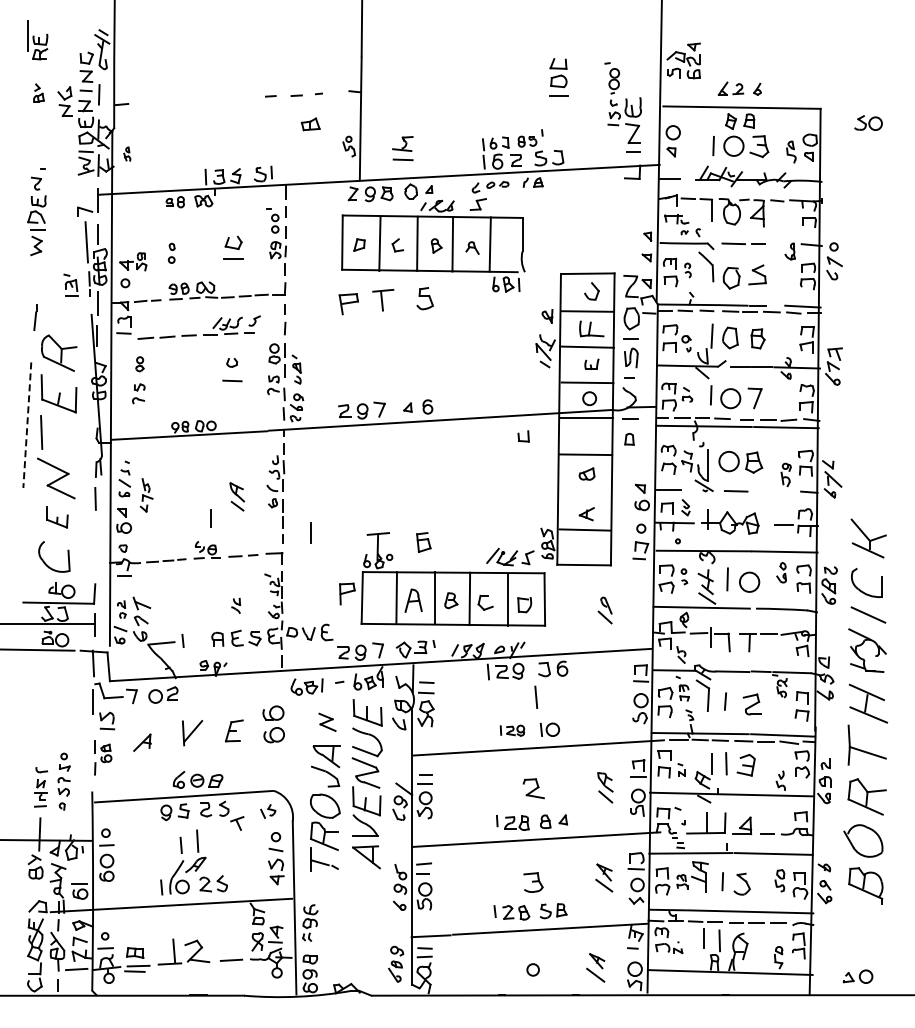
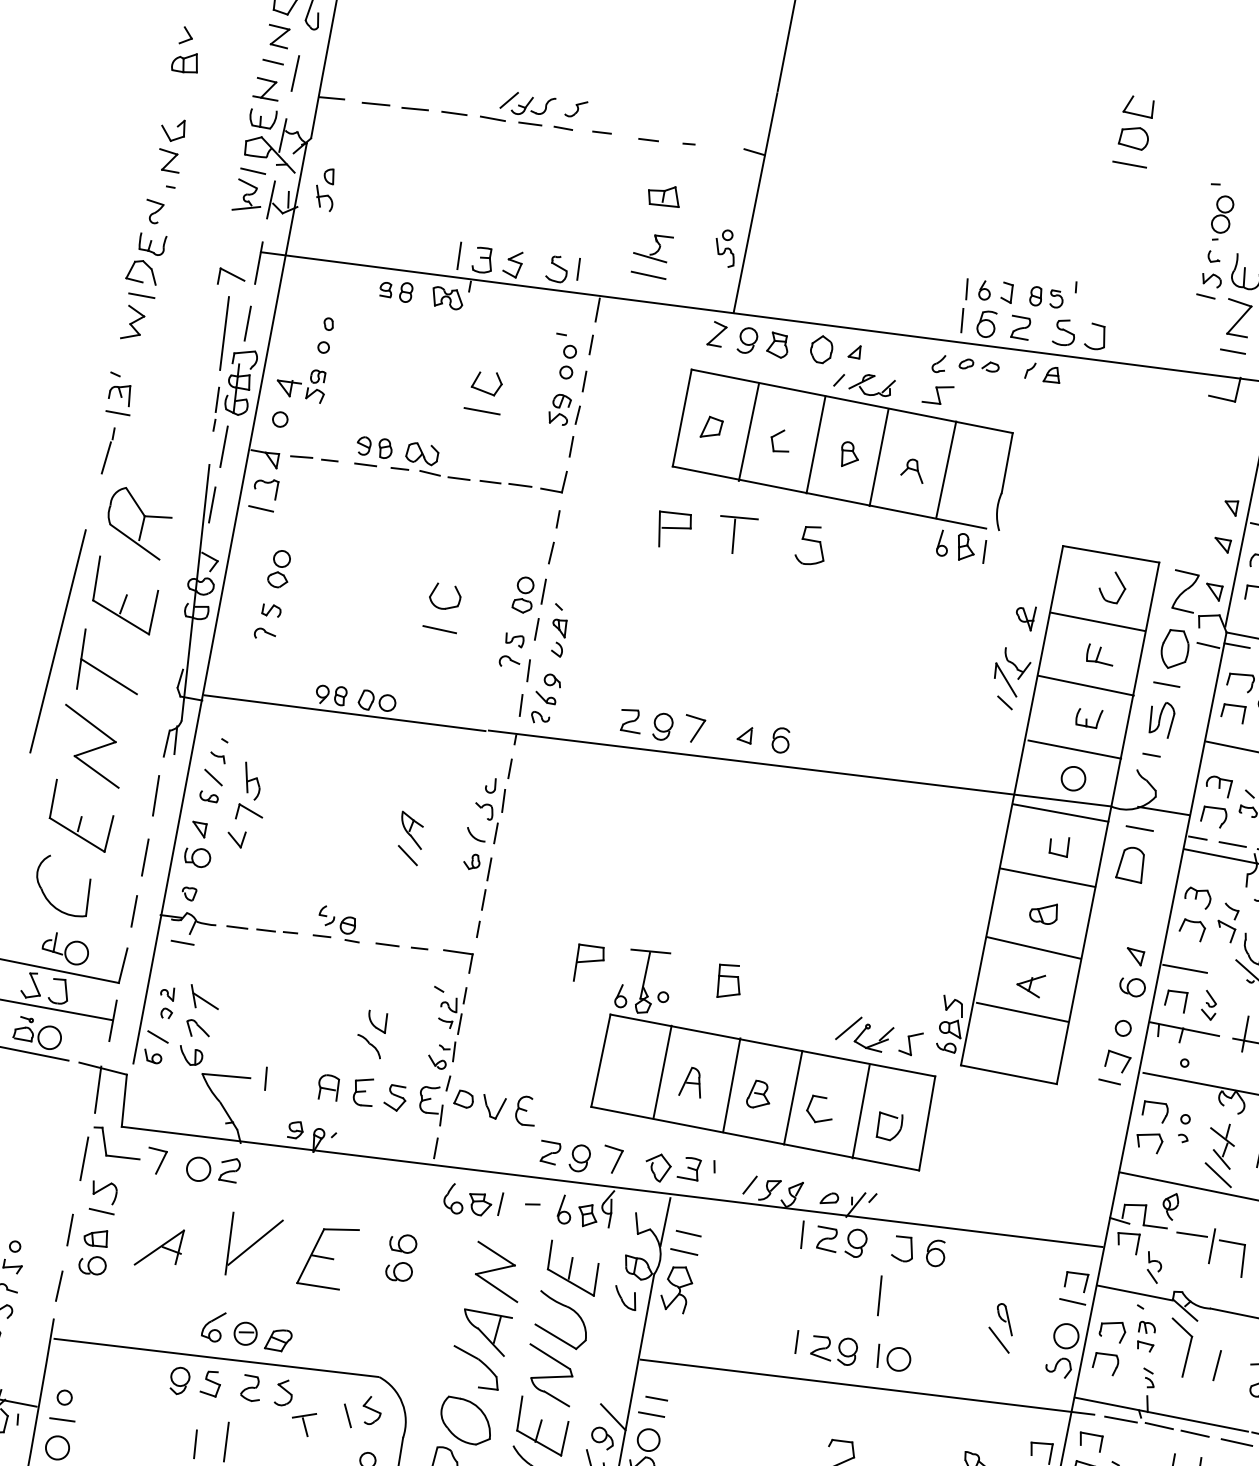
part: (558, 77) -> (1134, 130), moved
part: (38, 92) -> (187, 49), size x1.43
part: (64, 101) -> (169, 144), moved
part: (402, 148) -> (651, 254), moved
part: (127, 154) -> (326, 189), size x1.67
part: (171, 252) -> (325, 333), moved
part: (70, 284) -> (118, 392), moved
part: (592, 329) -> (1101, 655), size x0.62
part: (196, 334) -> (467, 113), moved
part: (231, 362) -> (444, 596), size x1.67
part: (139, 364) -> (278, 569), size x1.43
line: (27, 425) -> (58, 641), dashed -> solid
part: (523, 436) -> (1058, 845), moved
line: (58, 438) -> (109, 675), added
part: (629, 439) -> (1131, 864), size x1.67
line: (584, 493) -> (1033, 946), added
part: (146, 495) -> (248, 806), size x1.43
part: (57, 517) -> (81, 816), size x1.67
line: (210, 518) -> (132, 911), moved
line: (310, 532) -> (144, 855), moved
part: (347, 593) -> (589, 963), moved
part: (413, 600) -> (691, 1082), size x0.71
part: (235, 605) -> (371, 1032), size x1.67
part: (604, 610) -> (1000, 1327), moved
part: (327, 722) -> (497, 1272), size x1.67
part: (273, 723) -> (400, 1256), size x0.71
part: (234, 730) -> (328, 1256), size x1.67
part: (512, 730) -> (826, 1347), size x1.43
part: (192, 732) -> (252, 1245), size x1.43
part: (142, 742) -> (159, 1247), size x1.43
part: (102, 757) -> (83, 1260), size x1.43
part: (268, 811) -> (362, 1412), size x1.43

